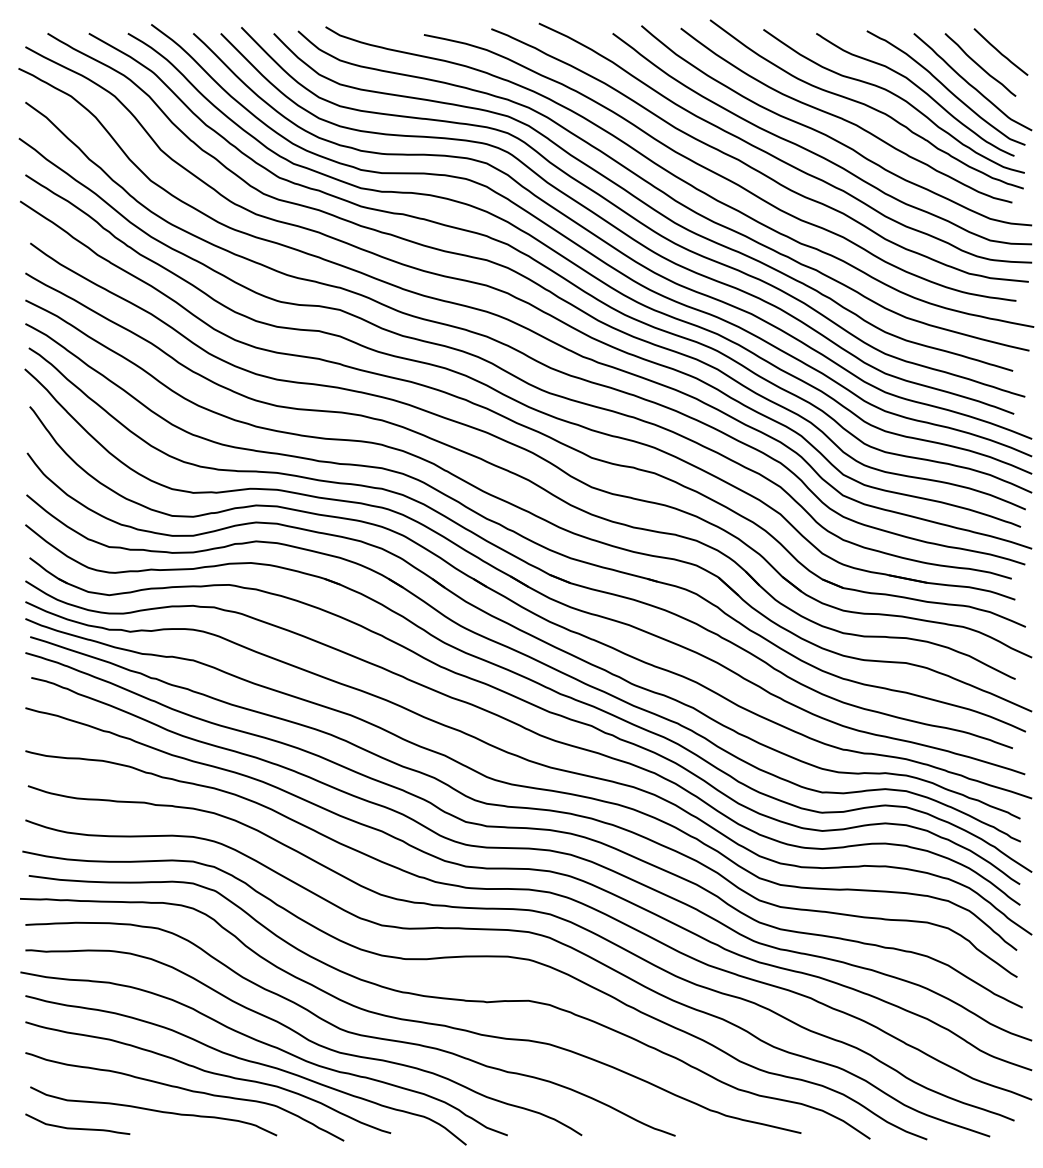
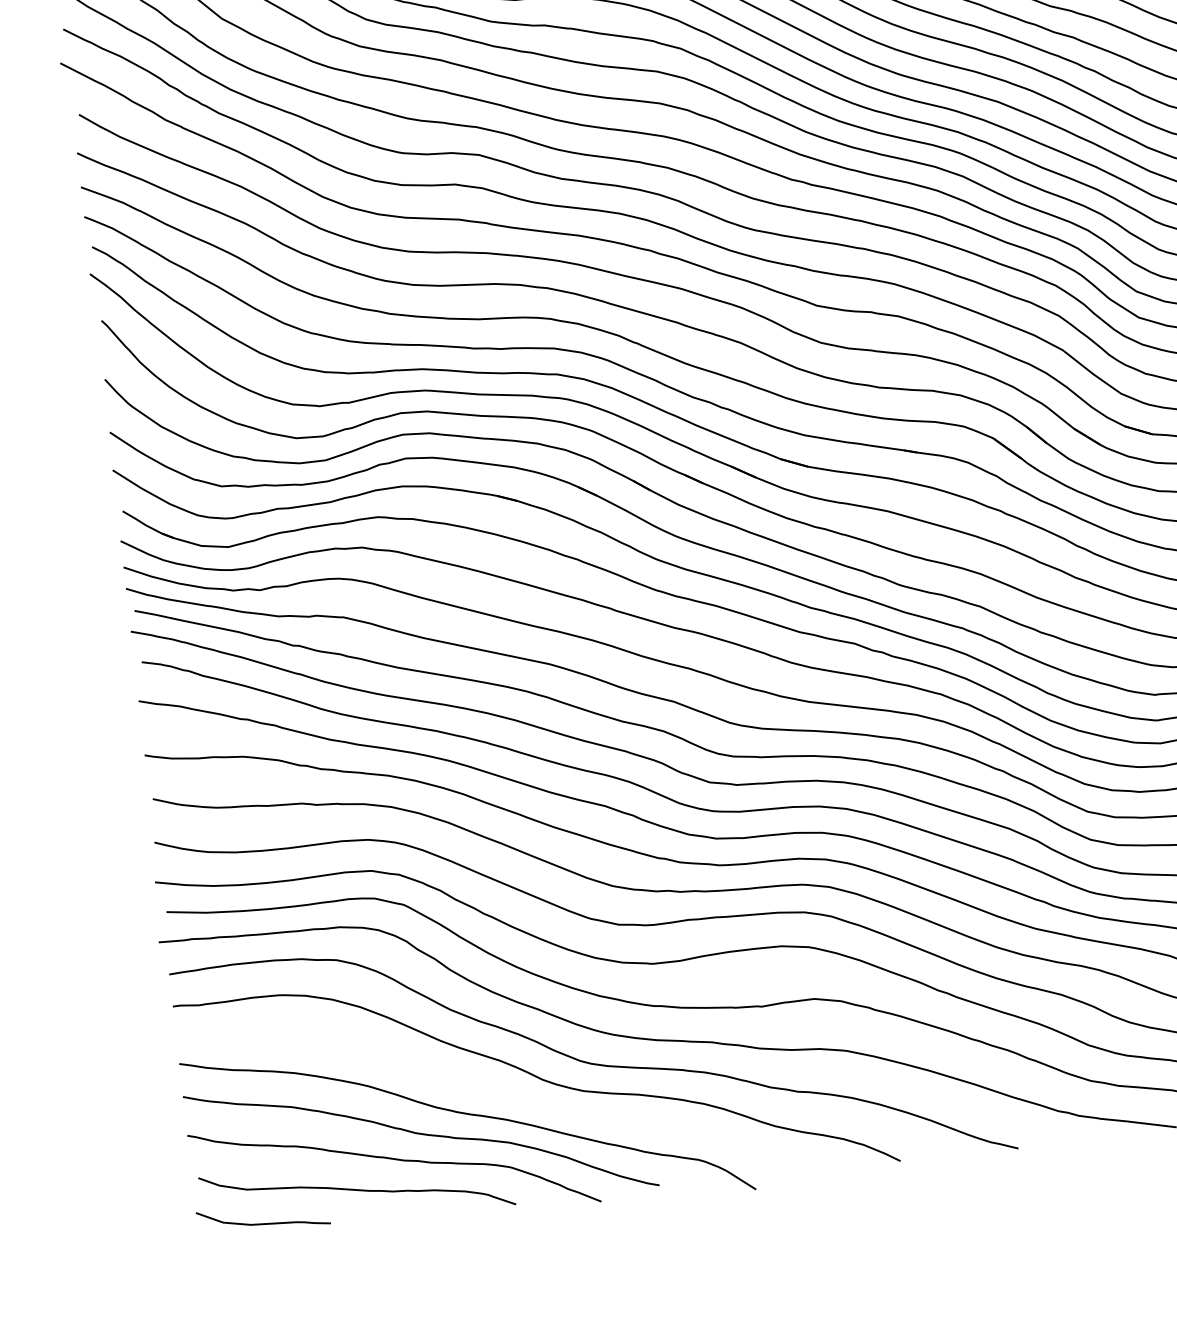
curve: (267, 1045) -> (491, 1092), removed

